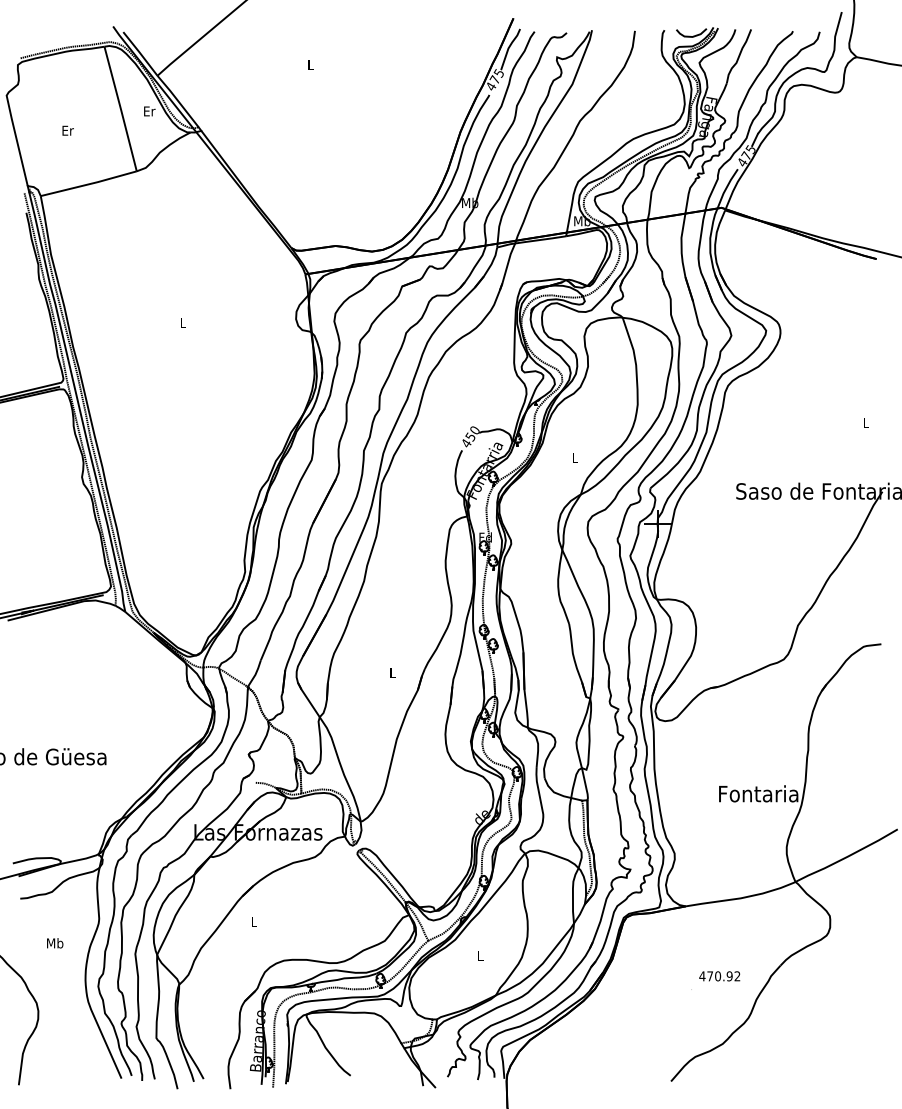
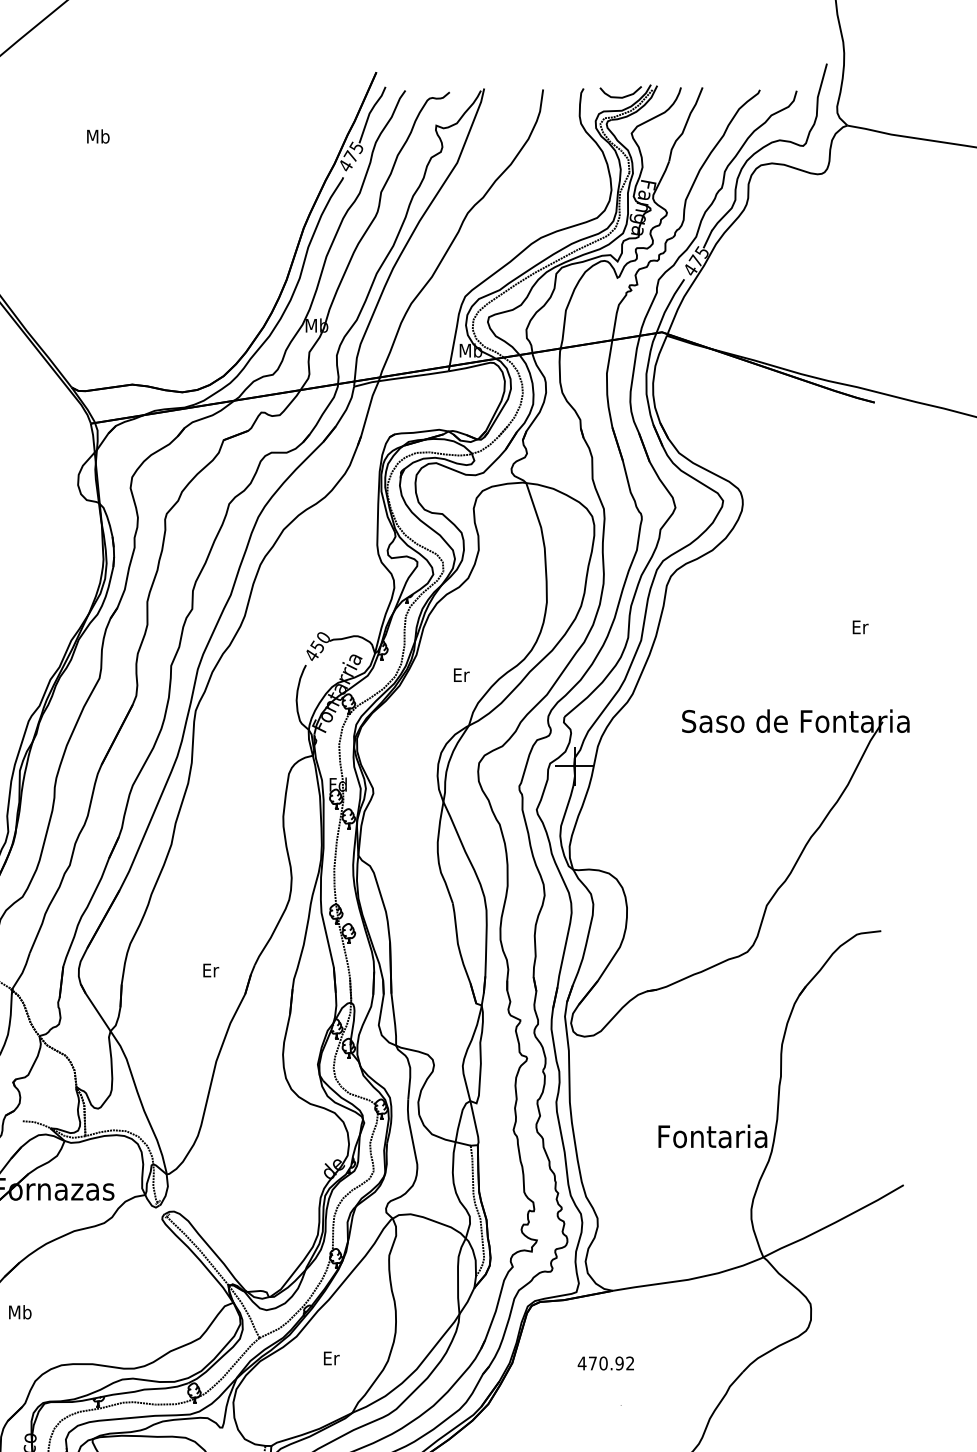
text: (310, 65) -> (97, 136), L -> Mb
text: (866, 422) -> (860, 626), L -> Er
text: (575, 457) -> (461, 674), L -> Er
text: (392, 672) -> (210, 969), L -> Er
text: (253, 921) -> (19, 1311), L -> Mb
text: (480, 955) -> (331, 1358), L -> Er
text: (719, 976) -> (605, 1363), moved

